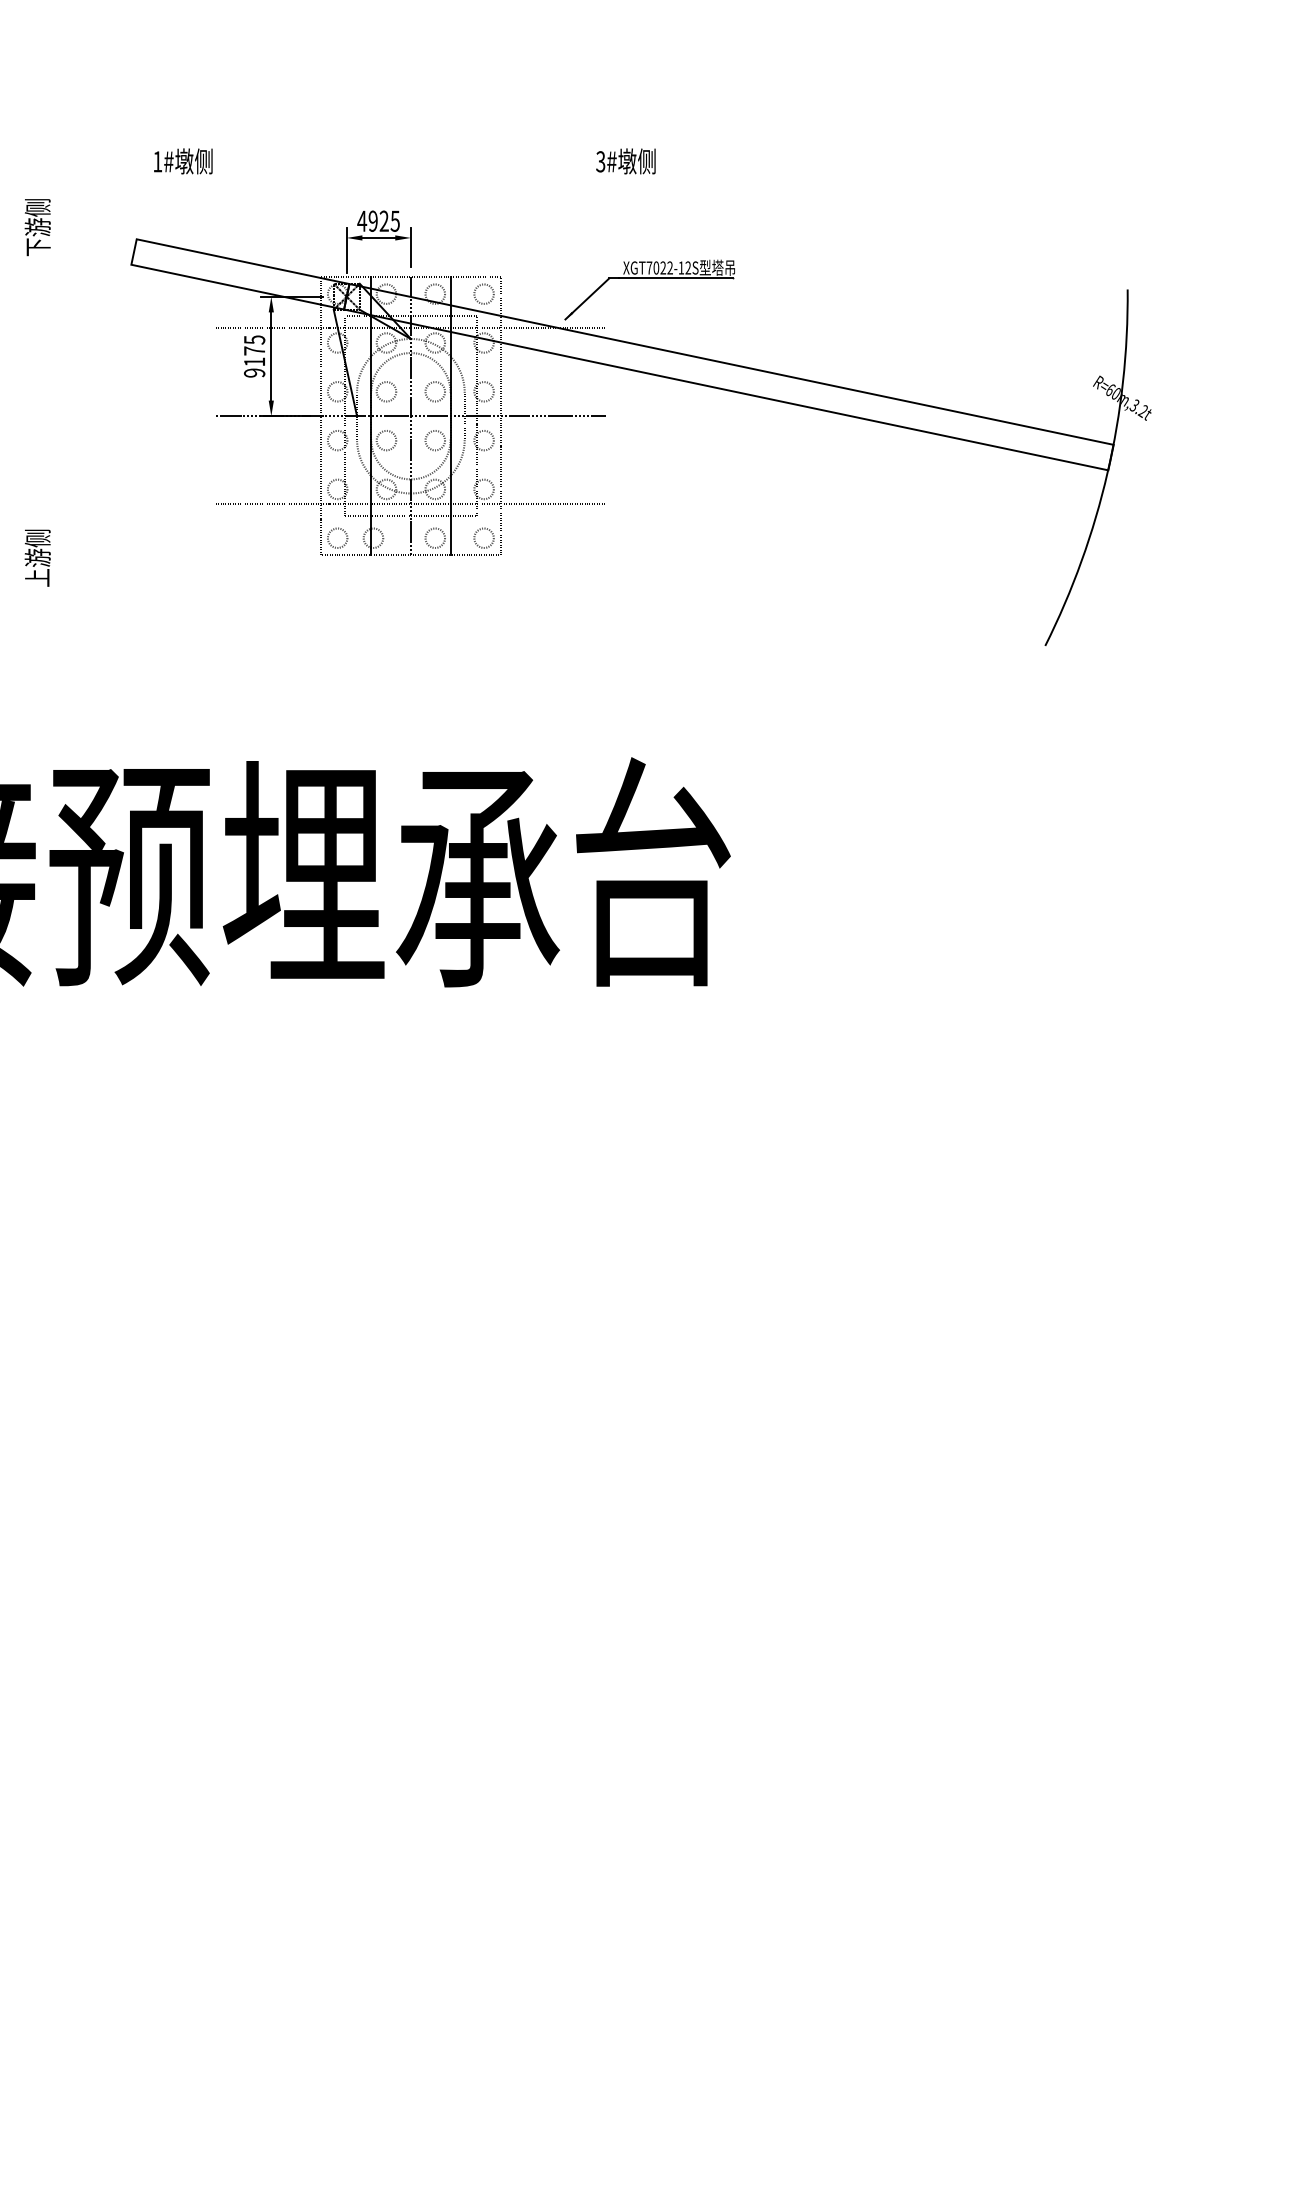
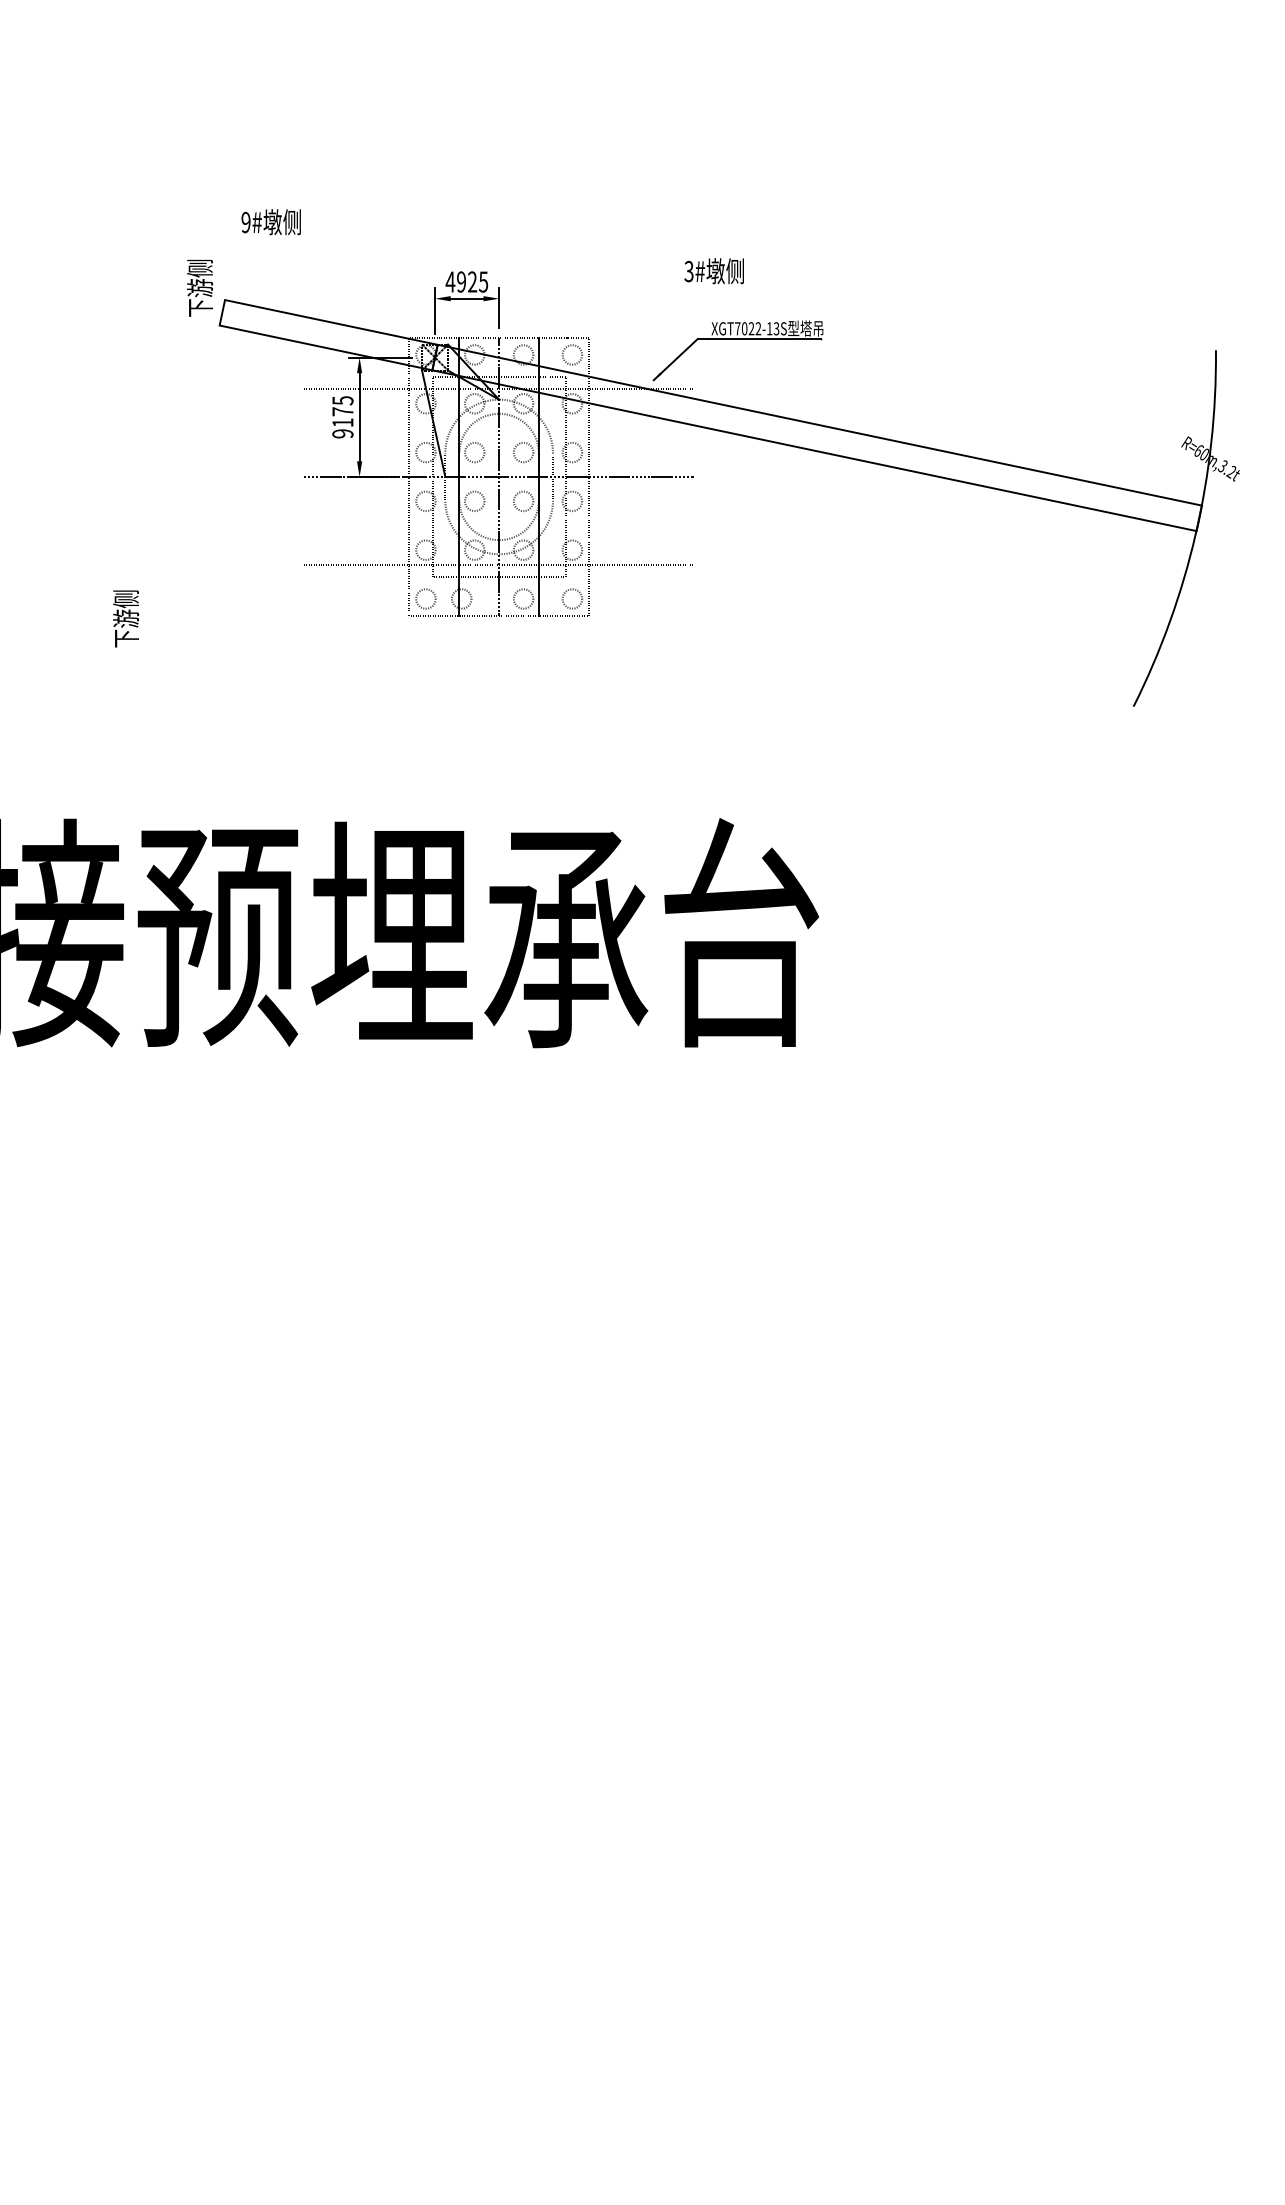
text: (157, 161) -> (245, 222), 1# -> 9#
text: (625, 161) -> (713, 271), moved
text: (37, 227) -> (199, 288), moved
text: (688, 268) -> (776, 329), XGT7022-12S -> XGT7022-13S
text: (37, 577) -> (125, 638), 上游侧 -> 下游侧

